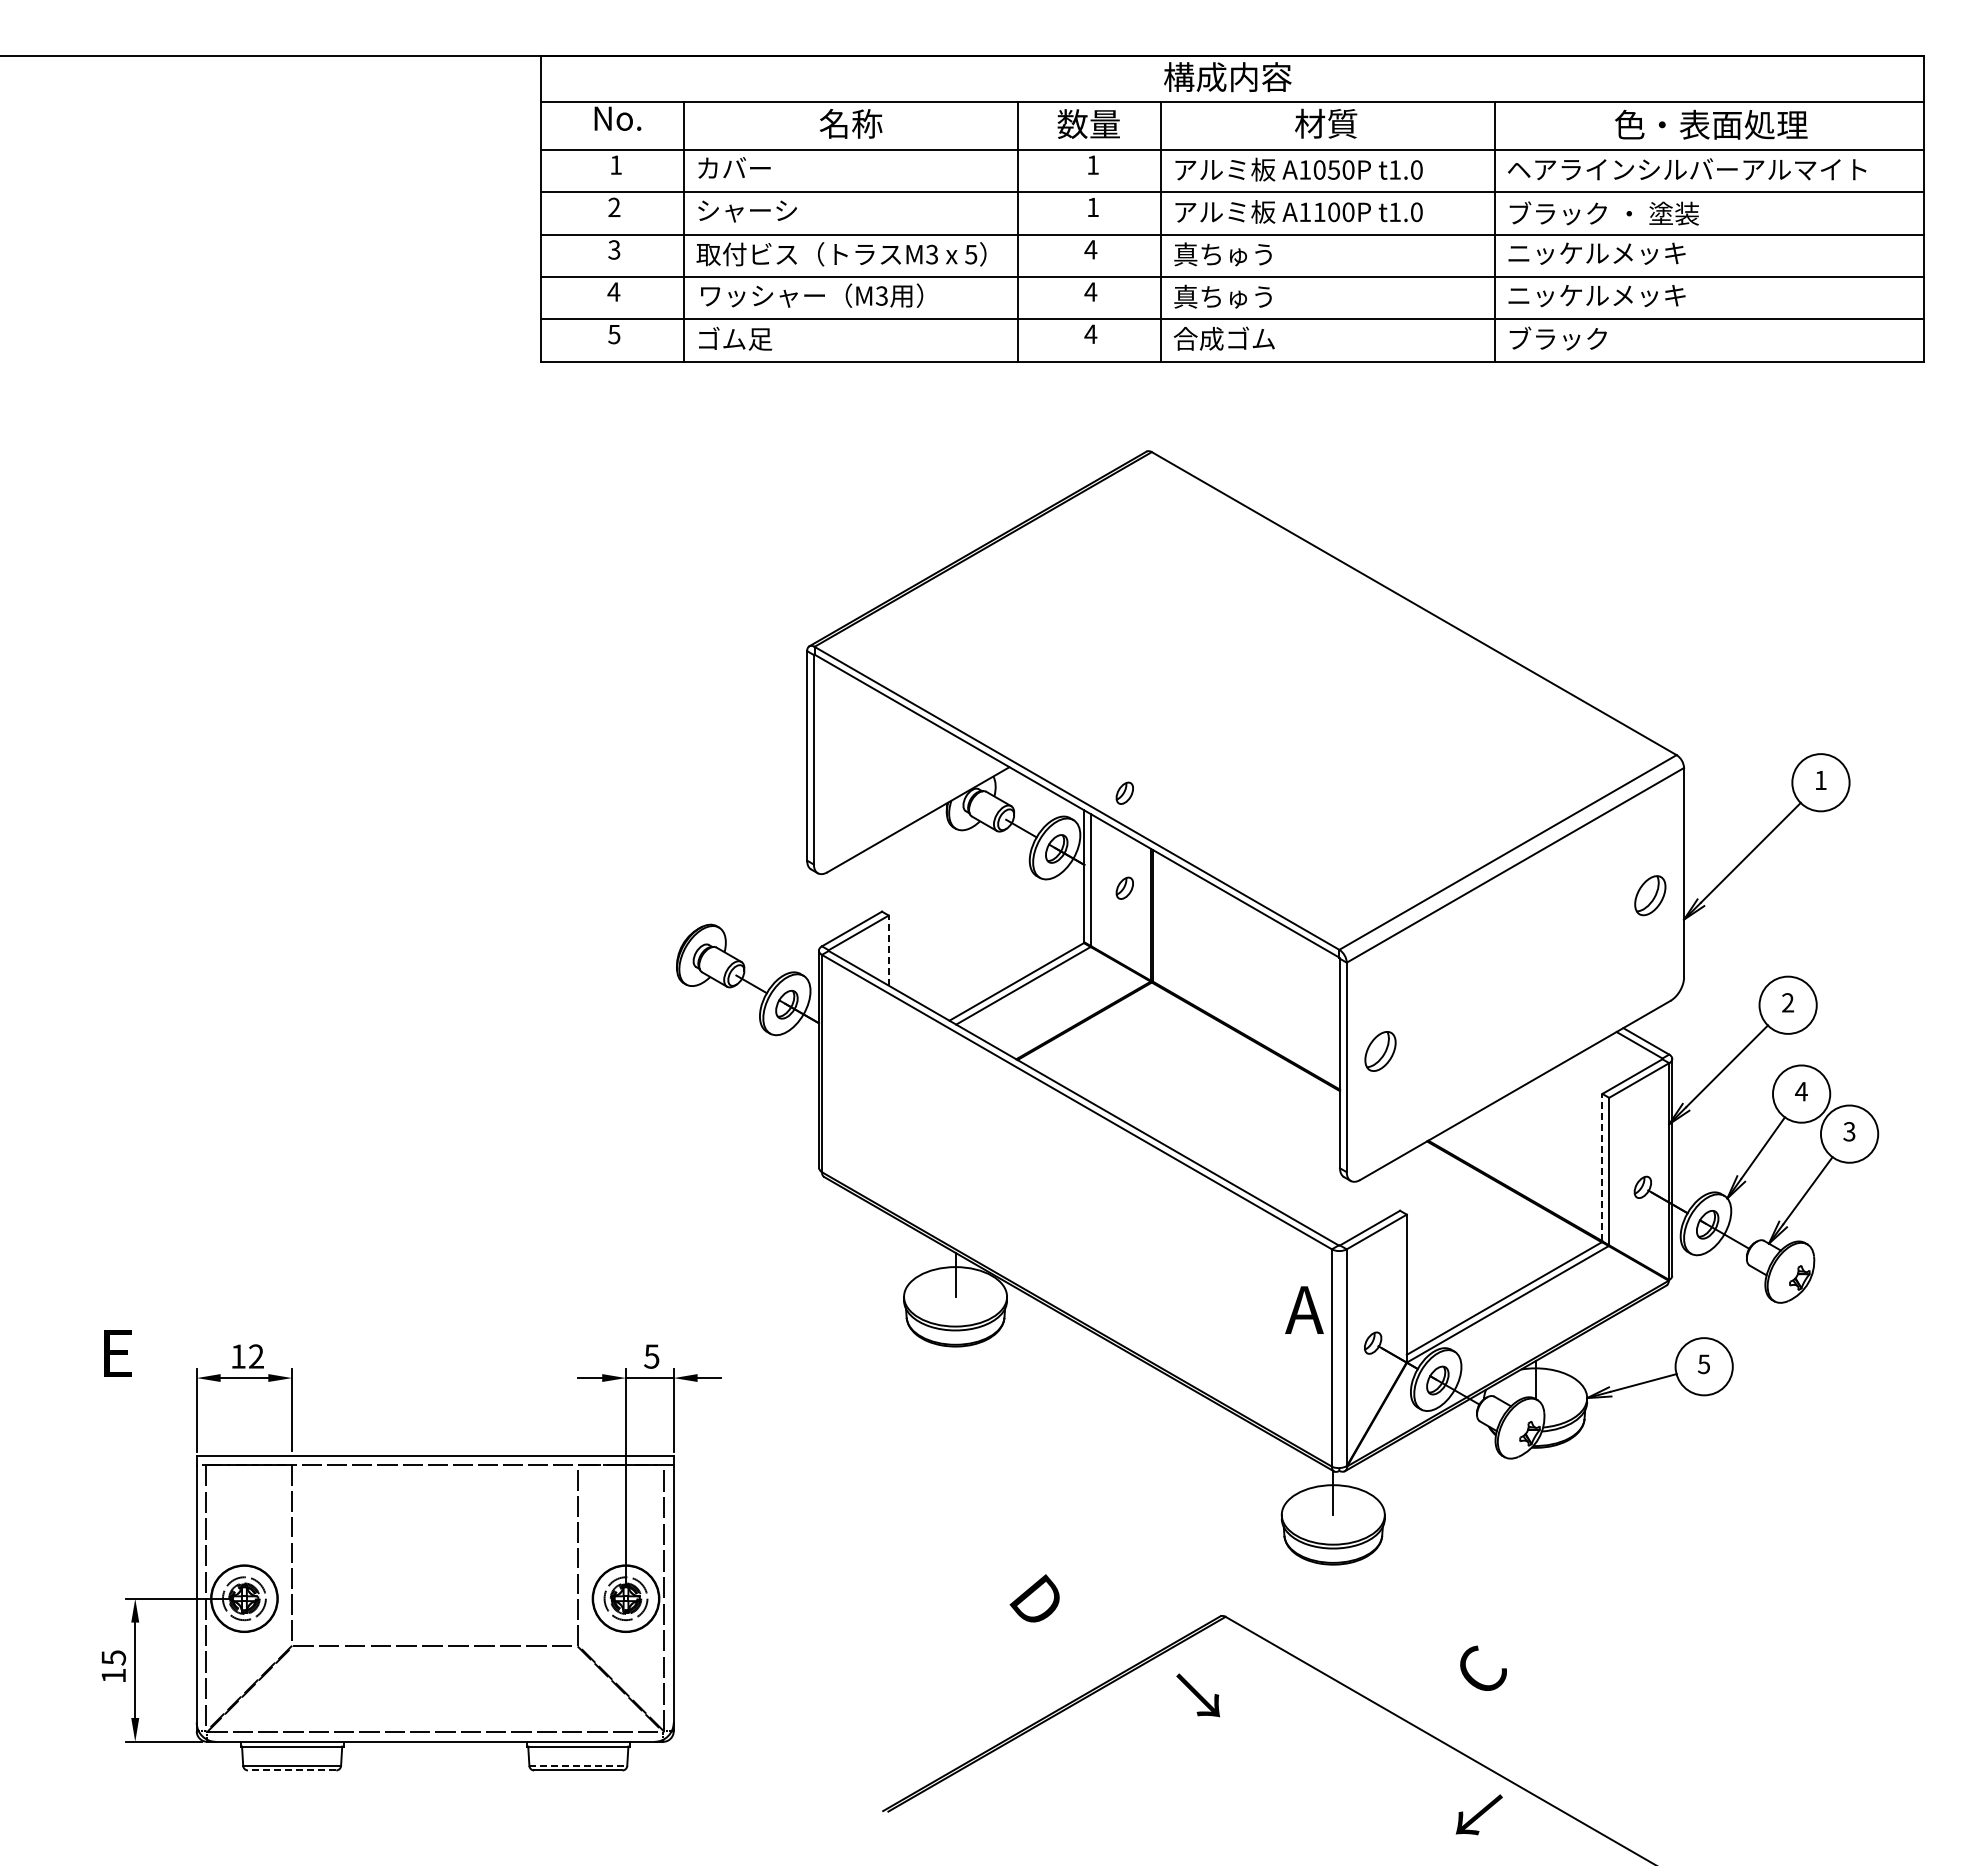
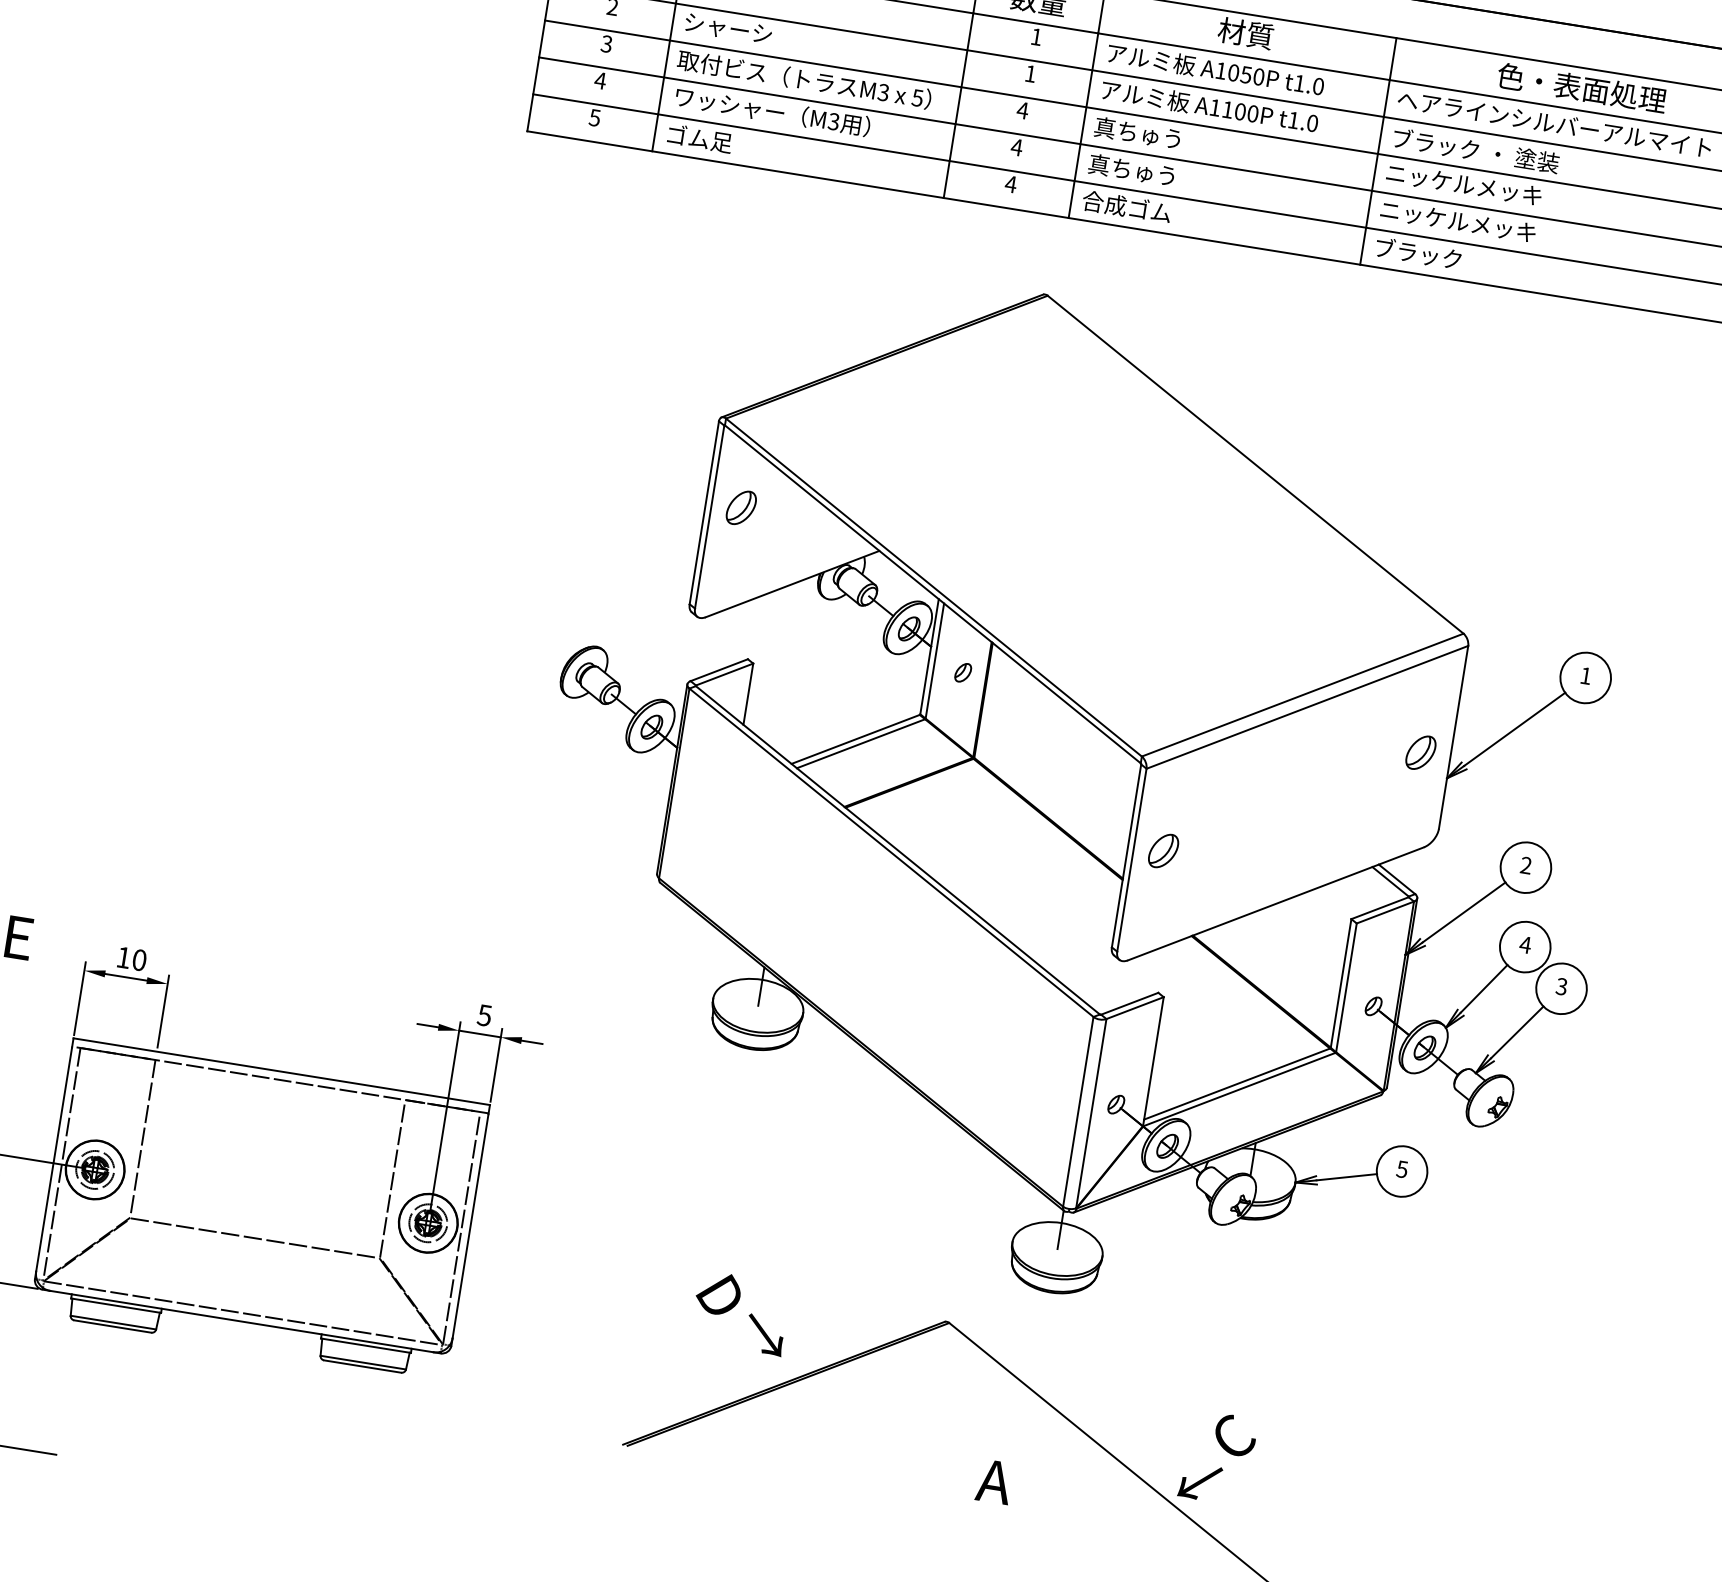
part: (847, 743) -> (741, 507), added
part: (1124, 792) -> (976, 589), removed
line: (888, 950) -> (748, 694), dashed -> solid
line: (1602, 1167) -> (1341, 983), dashed -> solid
text: (1304, 1309) -> (994, 1481), moved
text: (256, 1356) -> (139, 960), 12 -> 10
text: (1034, 1598) -> (718, 1293), moved
text: (1483, 1667) -> (1235, 1434), moved
text: (1197, 1695) -> (764, 1335), moved
line: (578, 1765) -> (363, 1362), dashed -> solid
line: (291, 1770) -> (112, 1326), dashed -> solid
text: (1478, 1814) -> (1199, 1481), moved

